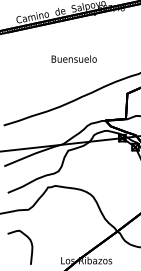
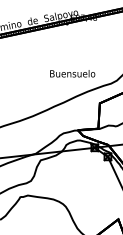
text: (73, 58) -> (71, 73), moved

